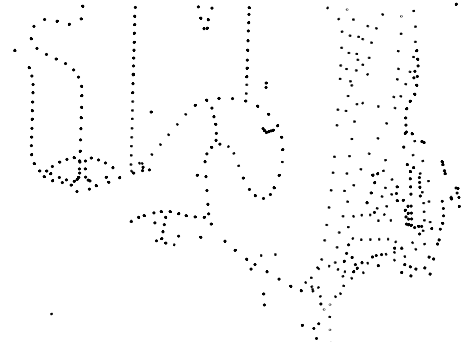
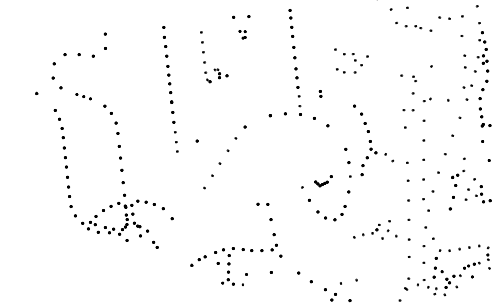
part: (204, 22) -> (242, 33), size x0.6
part: (371, 27) -> (444, 18), moved
part: (55, 58) -> (83, 96), size x0.6
part: (354, 58) -> (351, 59), moved
part: (269, 128) -> (322, 180), moved
part: (219, 130) -> (373, 137), moved
part: (132, 146) -> (204, 52), moved
part: (107, 179) -> (155, 244), moved
part: (371, 213) -> (373, 231), moved

